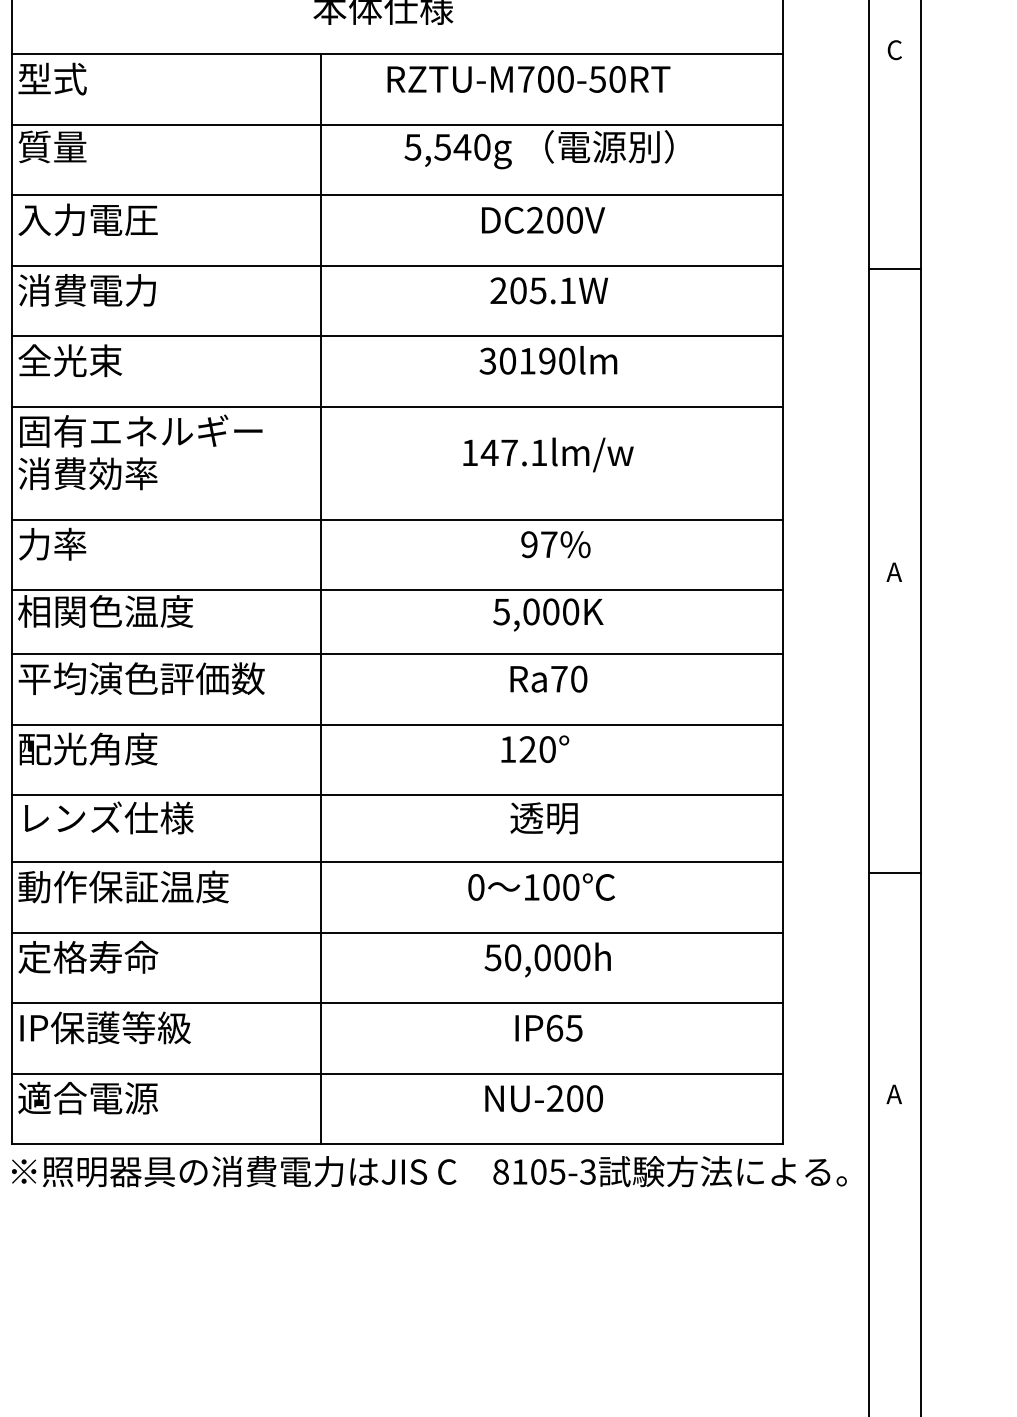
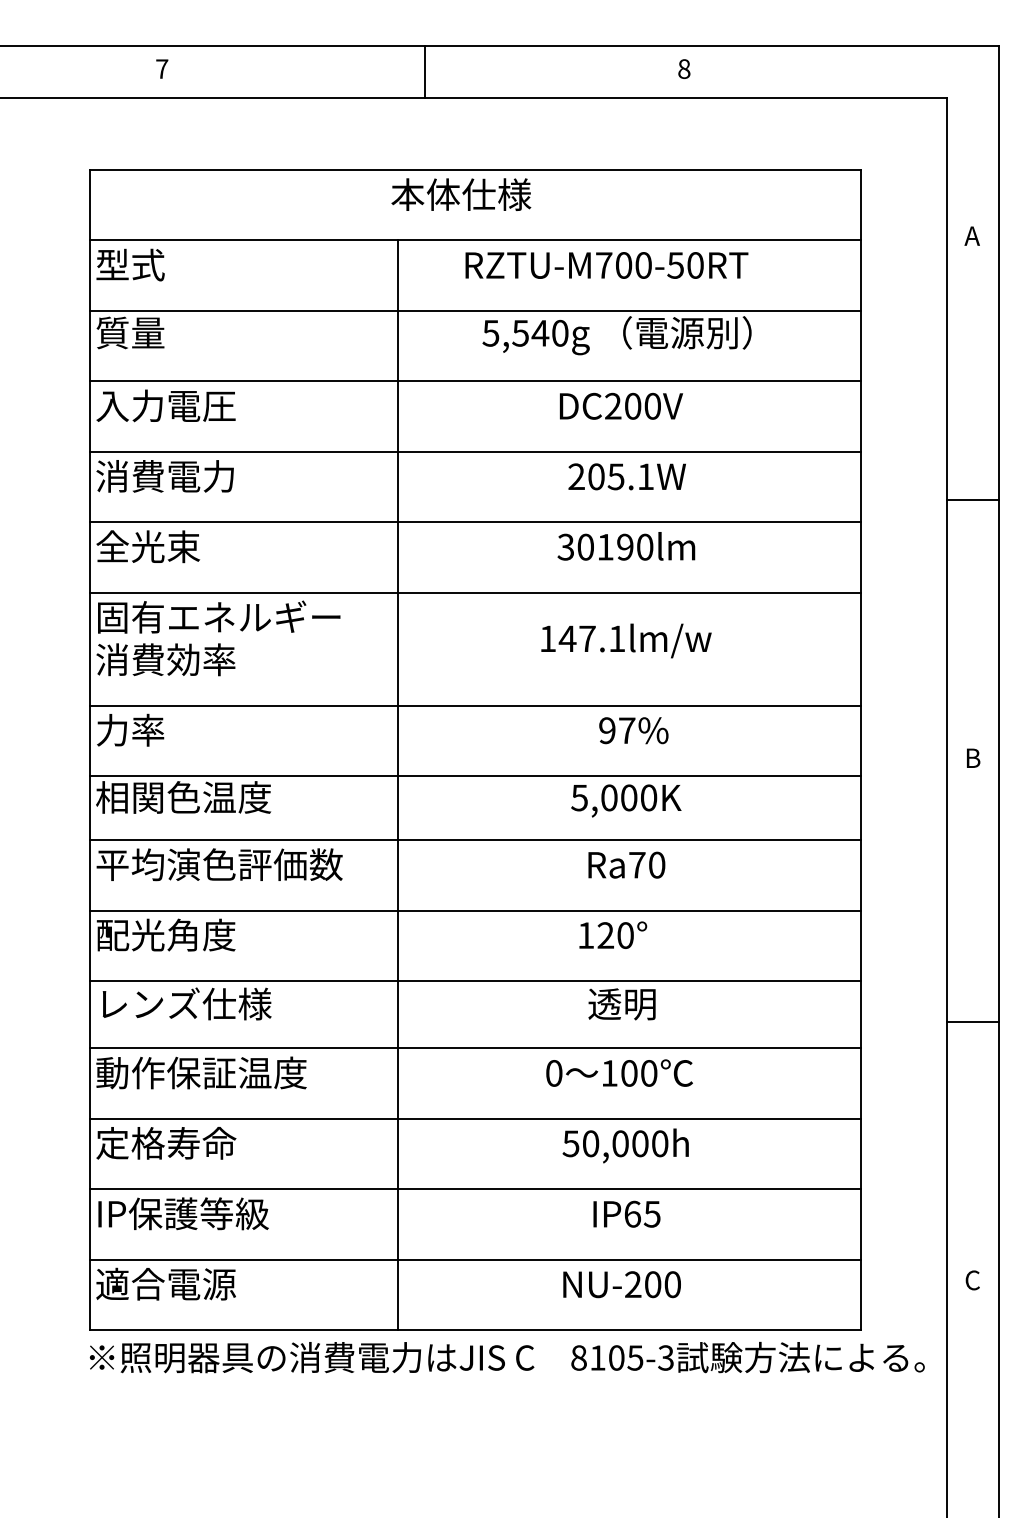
text: (893, 50) -> (971, 236), C -> A
line: (894, 268) -> (972, 499), moved
text: (894, 571) -> (972, 757), A -> B
line: (894, 872) -> (972, 1021), moved
text: (893, 1094) -> (971, 1280), A -> C

